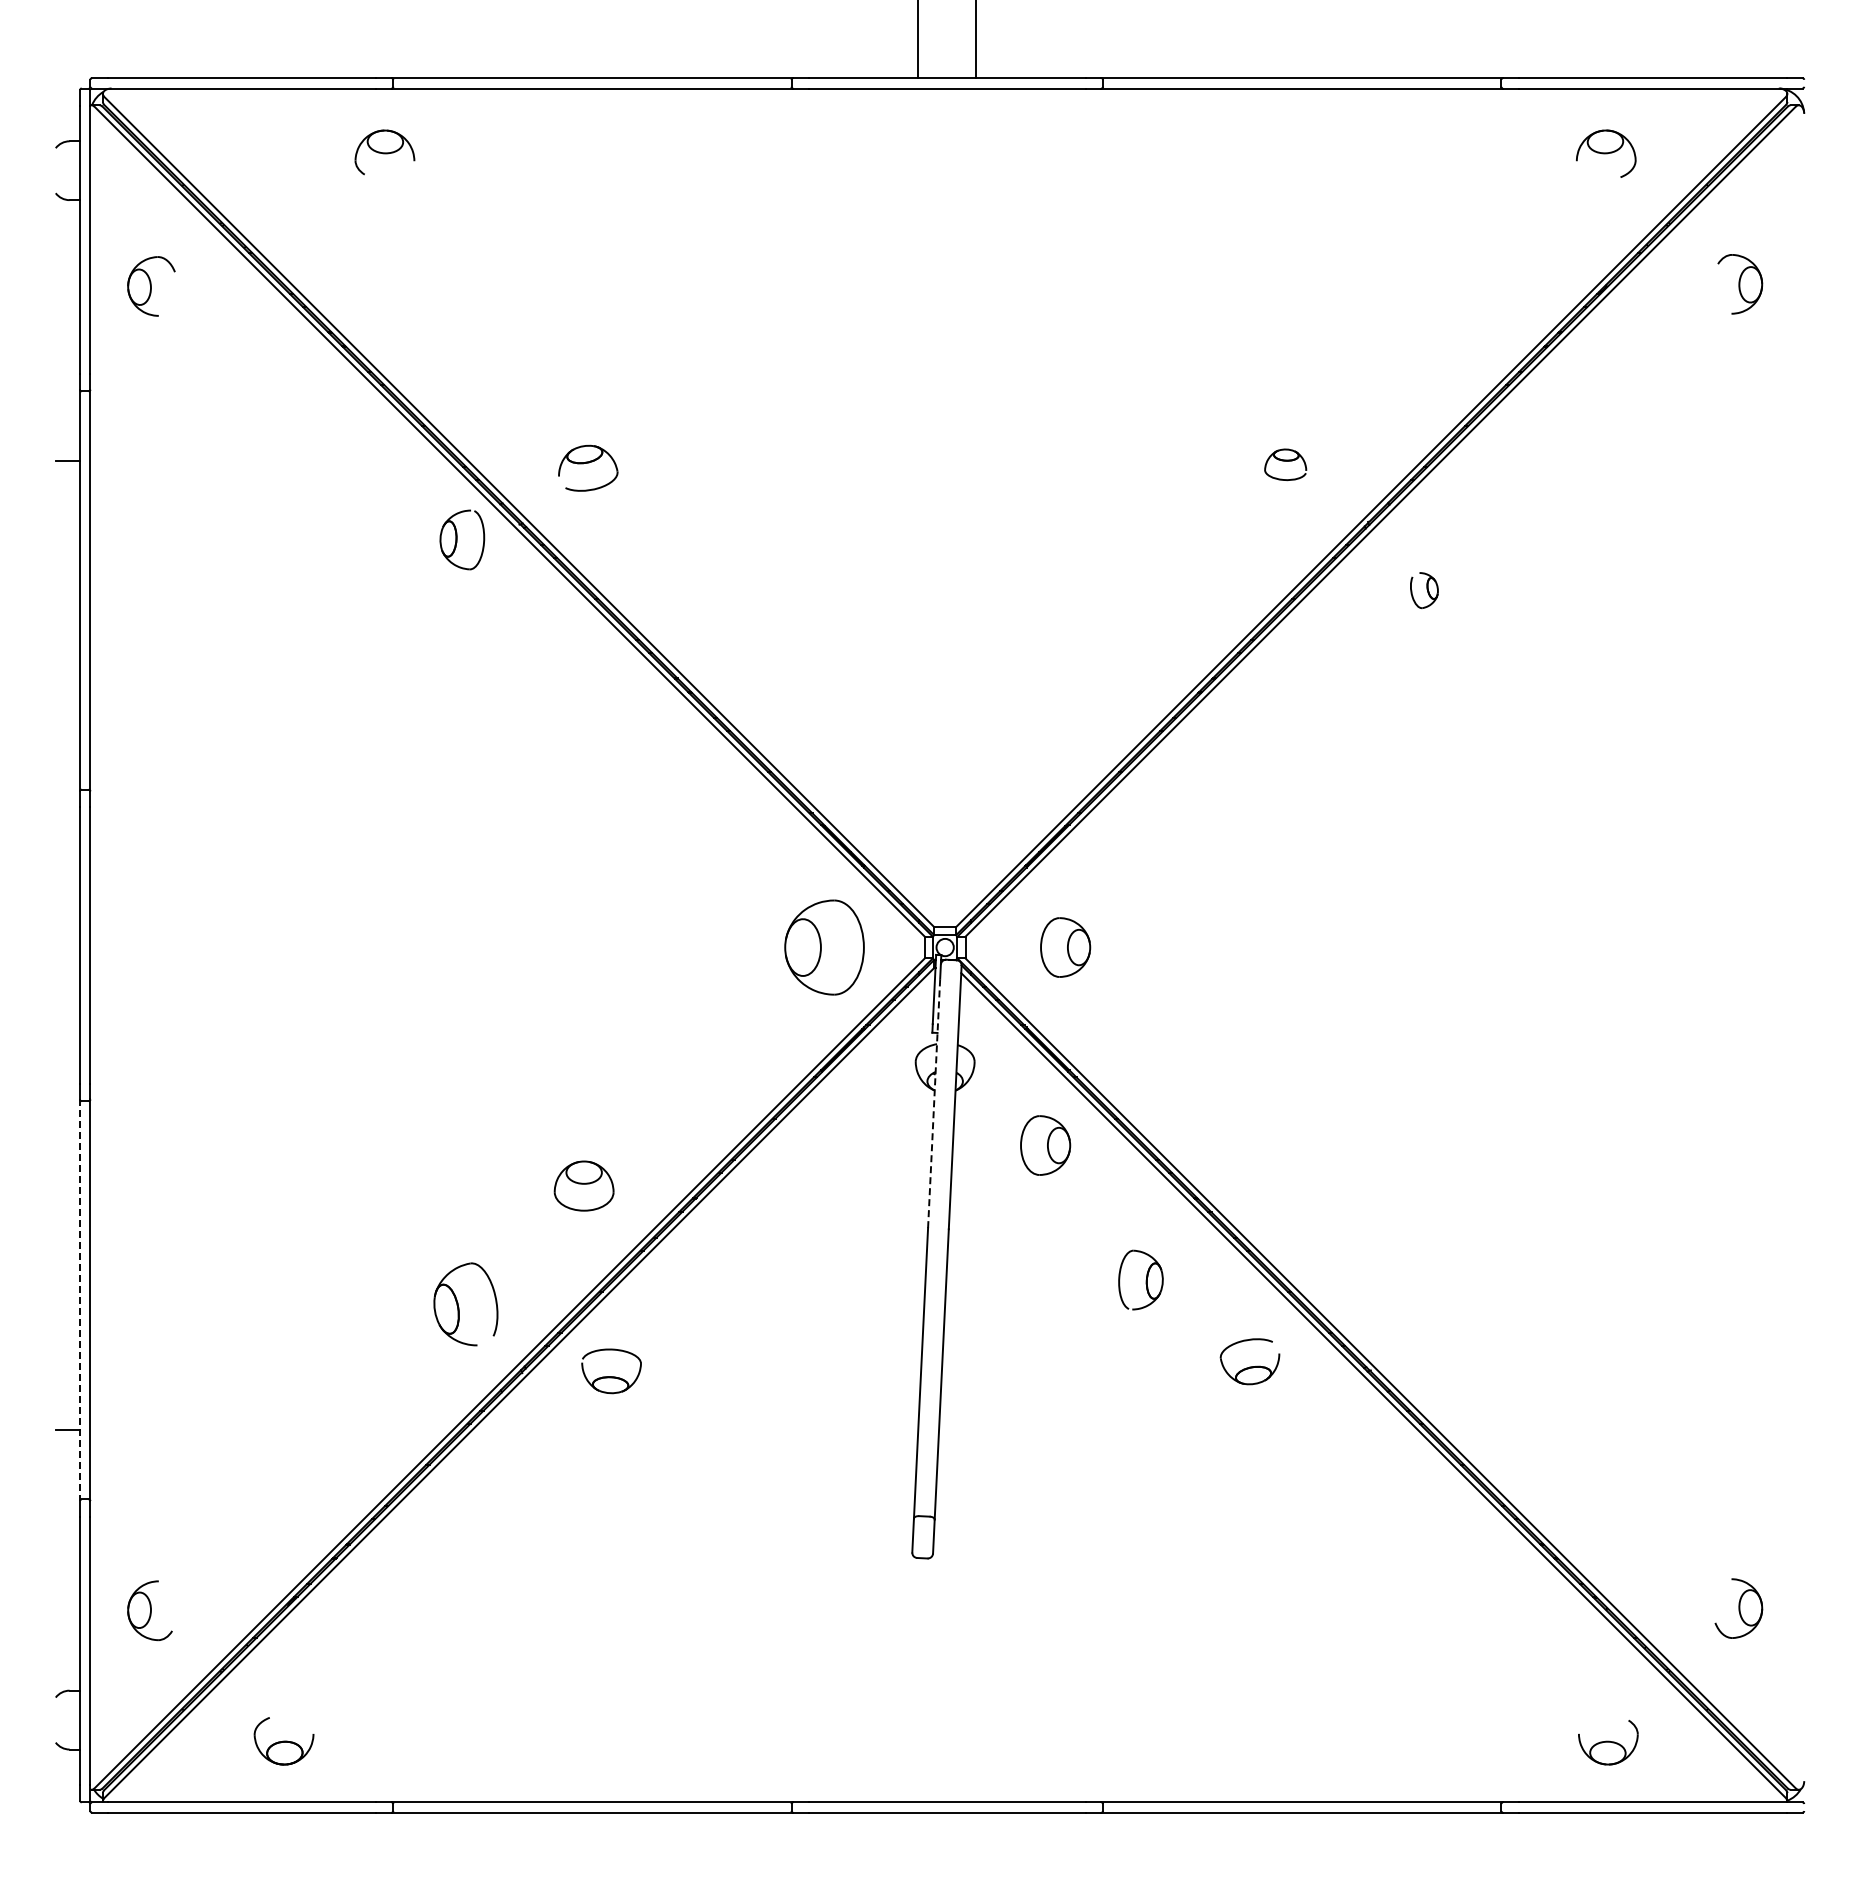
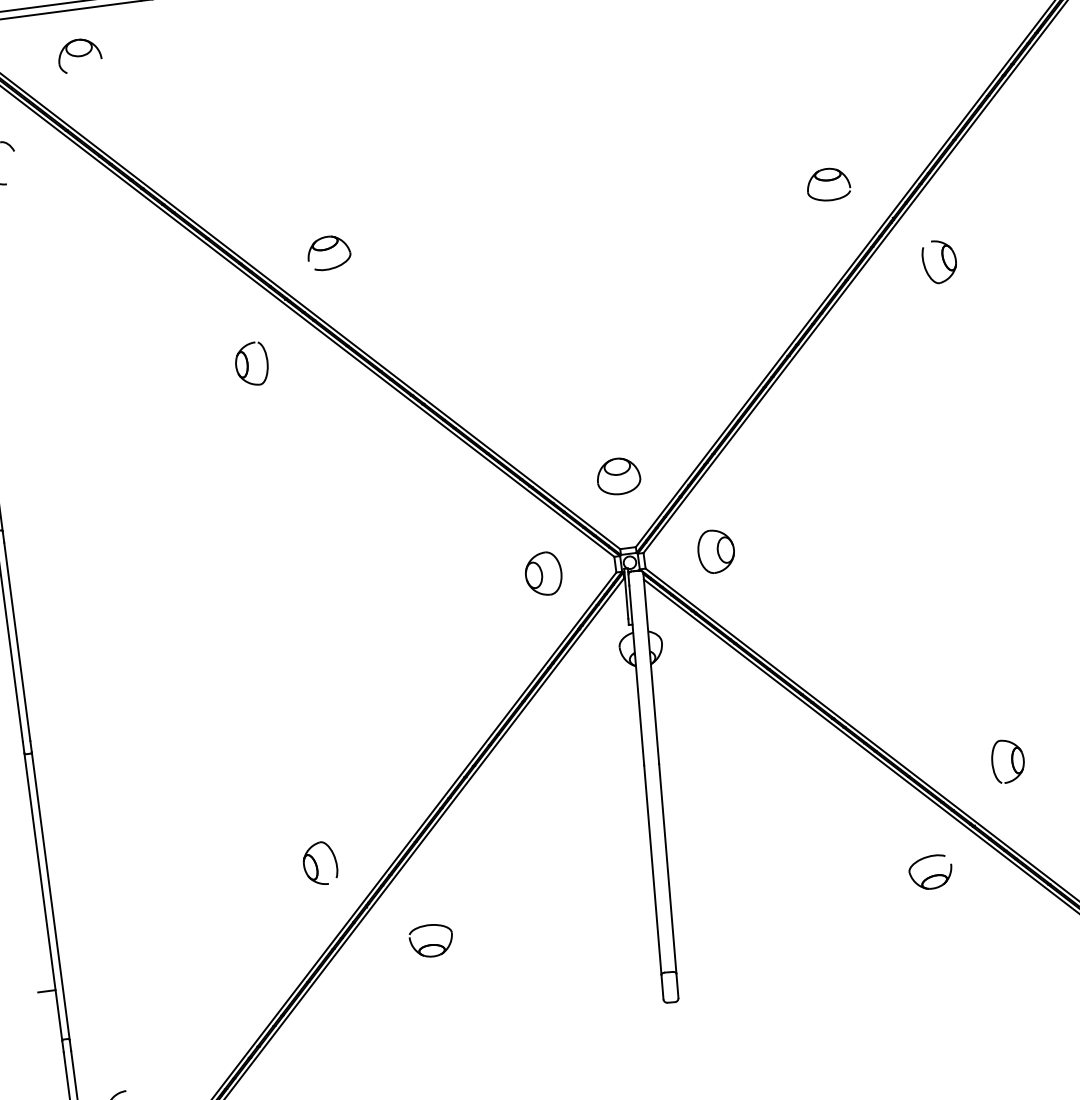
part: (384, 152) -> (79, 55), moved
part: (1285, 464) -> (828, 184), size x1.43
part: (462, 539) -> (251, 363), moved
part: (1424, 590) -> (939, 261), size x1.67
part: (824, 947) -> (543, 574), size x0.62
line: (934, 1103) -> (637, 675), dashed -> solid
part: (1045, 1145) -> (720, 695), removed
part: (583, 1185) -> (618, 476), moved
part: (1140, 1279) -> (1007, 760), moved
line: (80, 1300) -> (43, 897), dashed -> solid
part: (465, 1304) -> (319, 863), size x0.71
part: (1249, 1361) -> (930, 872), moved
part: (611, 1371) -> (431, 940), moved

